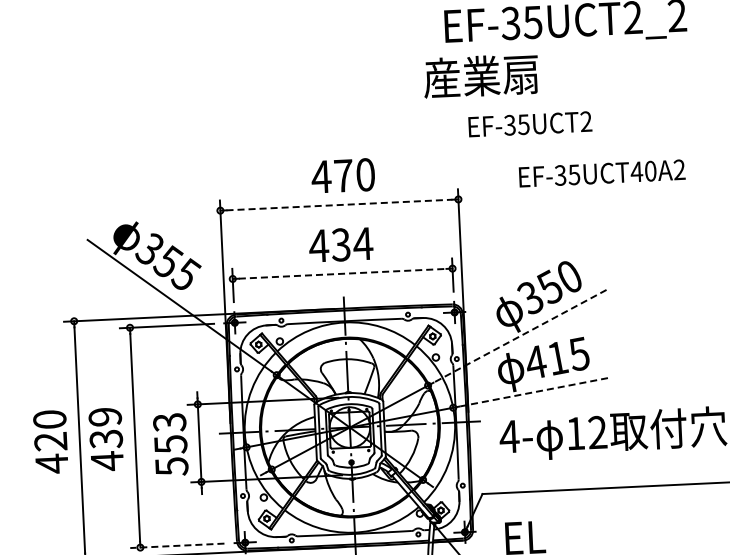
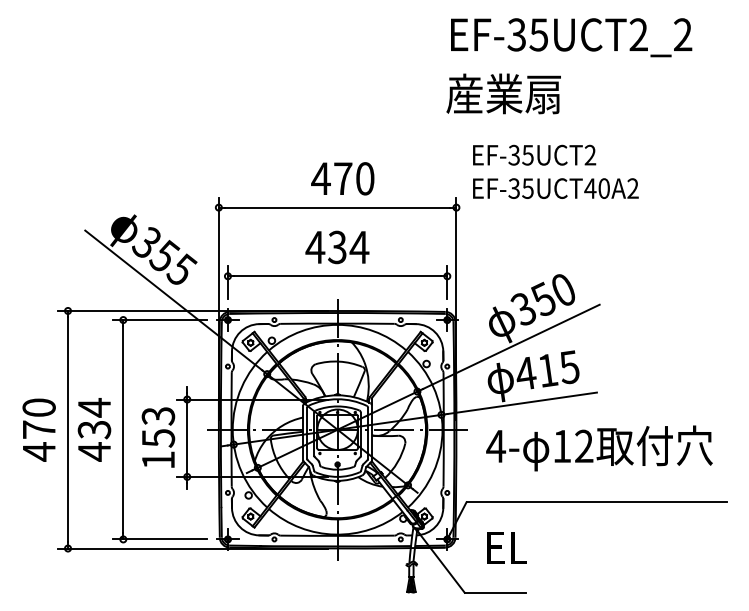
text: (480, 75) -> (503, 93), moved
text: (530, 123) -> (534, 154), moved
text: (601, 173) -> (555, 188), moved
line: (339, 204) -> (337, 207), dashed -> solid
line: (342, 274) -> (337, 276), dashed -> solid
line: (520, 335) -> (511, 346), dashed -> solid
line: (532, 392) -> (521, 403), dashed -> solid
text: (105, 416) -> (94, 407), 439 -> 434
text: (50, 441) -> (38, 429), 420 -> 470
text: (171, 466) -> (158, 460), 553 -> 153
line: (176, 545) -> (159, 539), dashed -> solid

